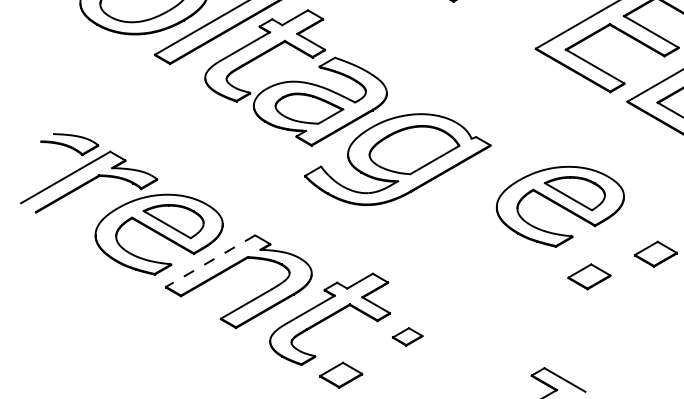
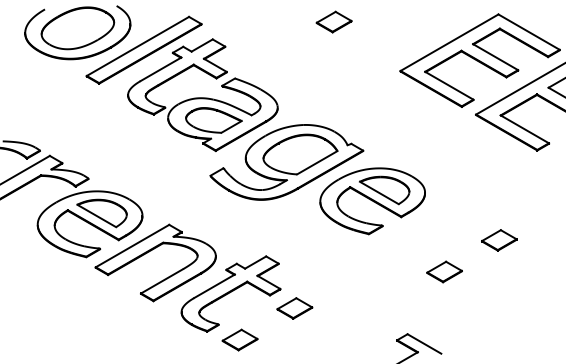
part: (560, 207) -> (372, 201), moved
line: (210, 261) -> (132, 246), dashed -> solid
part: (589, 276) -> (444, 271), moved
part: (407, 336) -> (294, 308), size x1.43

